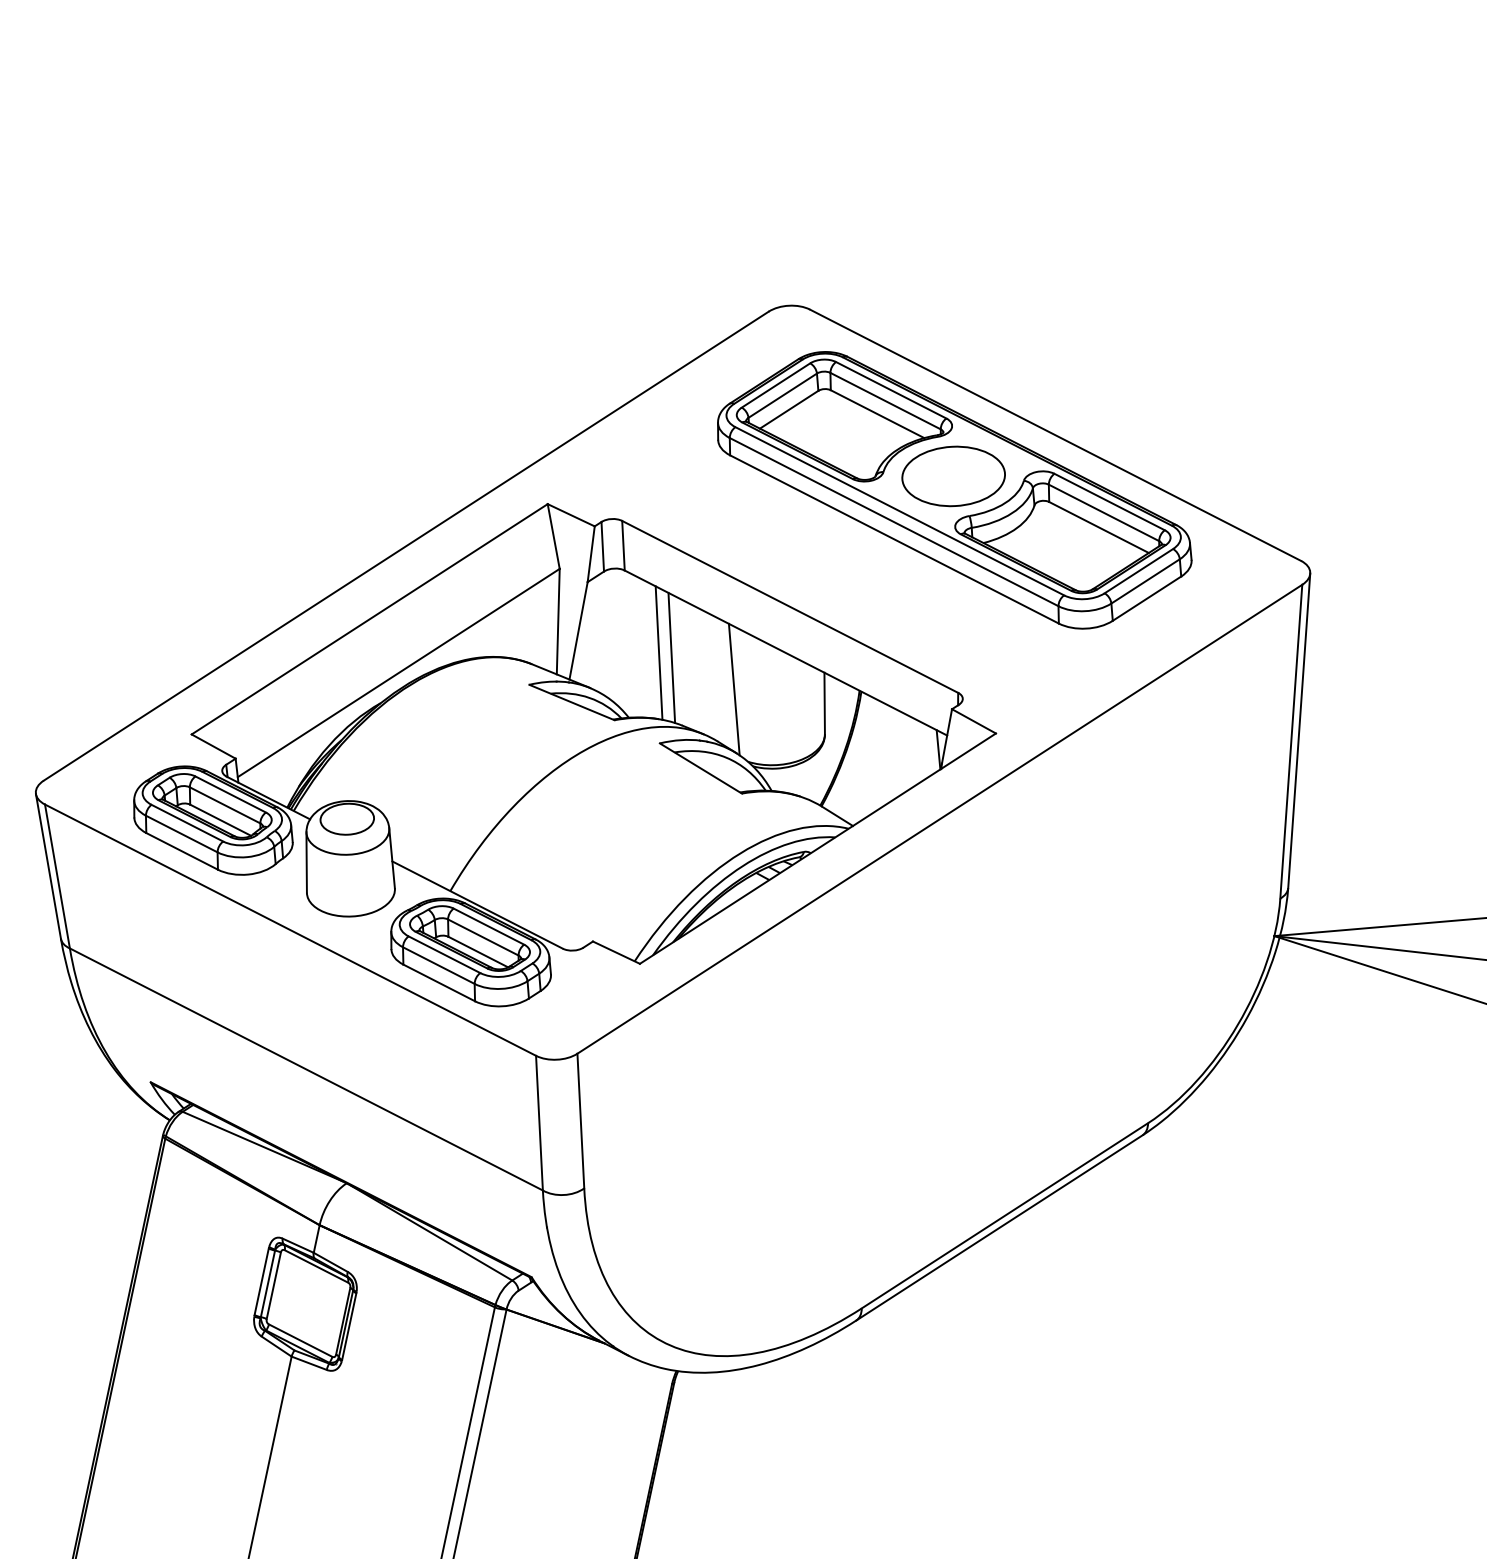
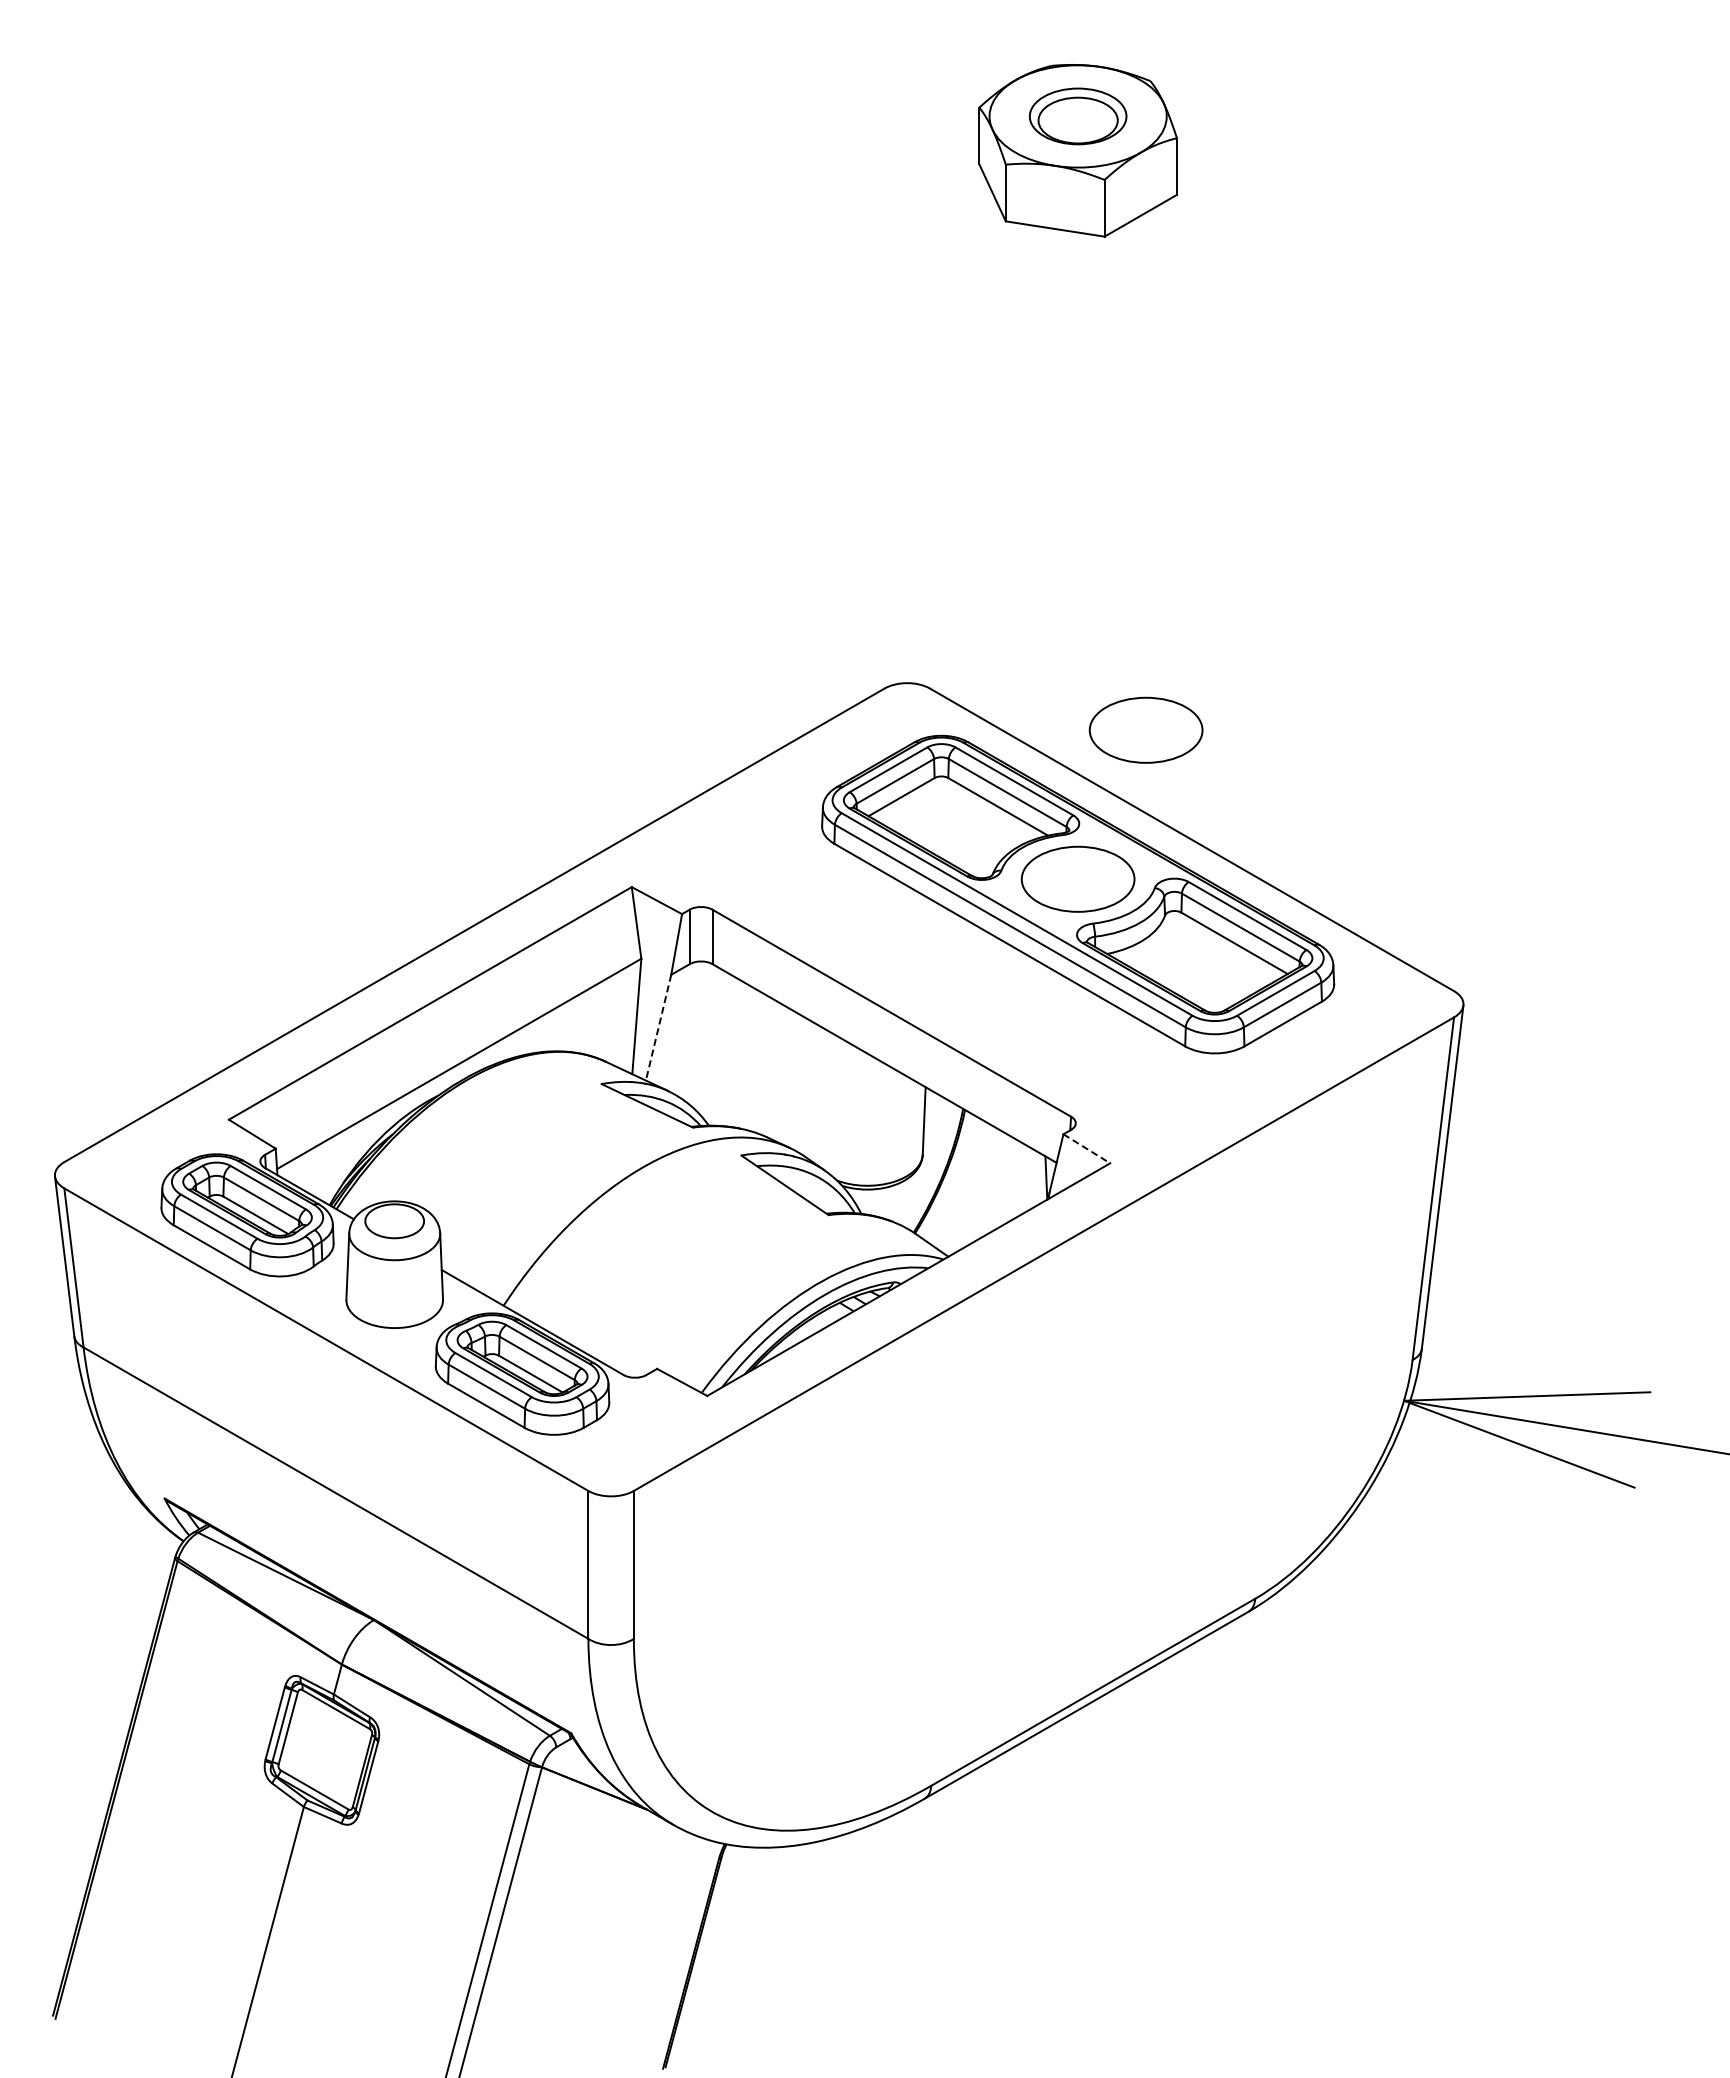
part: (1008, 336) -> (1145, 729), added
line: (578, 631) -> (658, 1028), solid -> dashed
line: (659, 653) -> (745, 1056), removed
line: (672, 657) -> (759, 1062), removed
line: (733, 689) -> (825, 1100), removed
line: (973, 721) -> (1086, 1148), solid -> dashed

